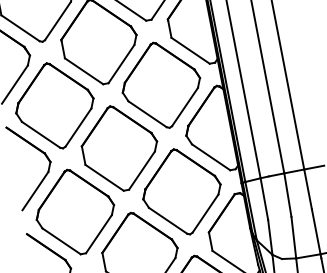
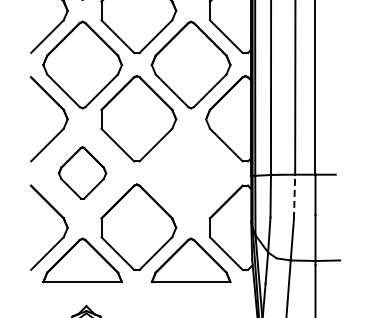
part: (181, 191) -> (190, 173), removed
line: (287, 194) -> (294, 196), solid -> dashed
part: (75, 211) -> (82, 172), size x0.6

